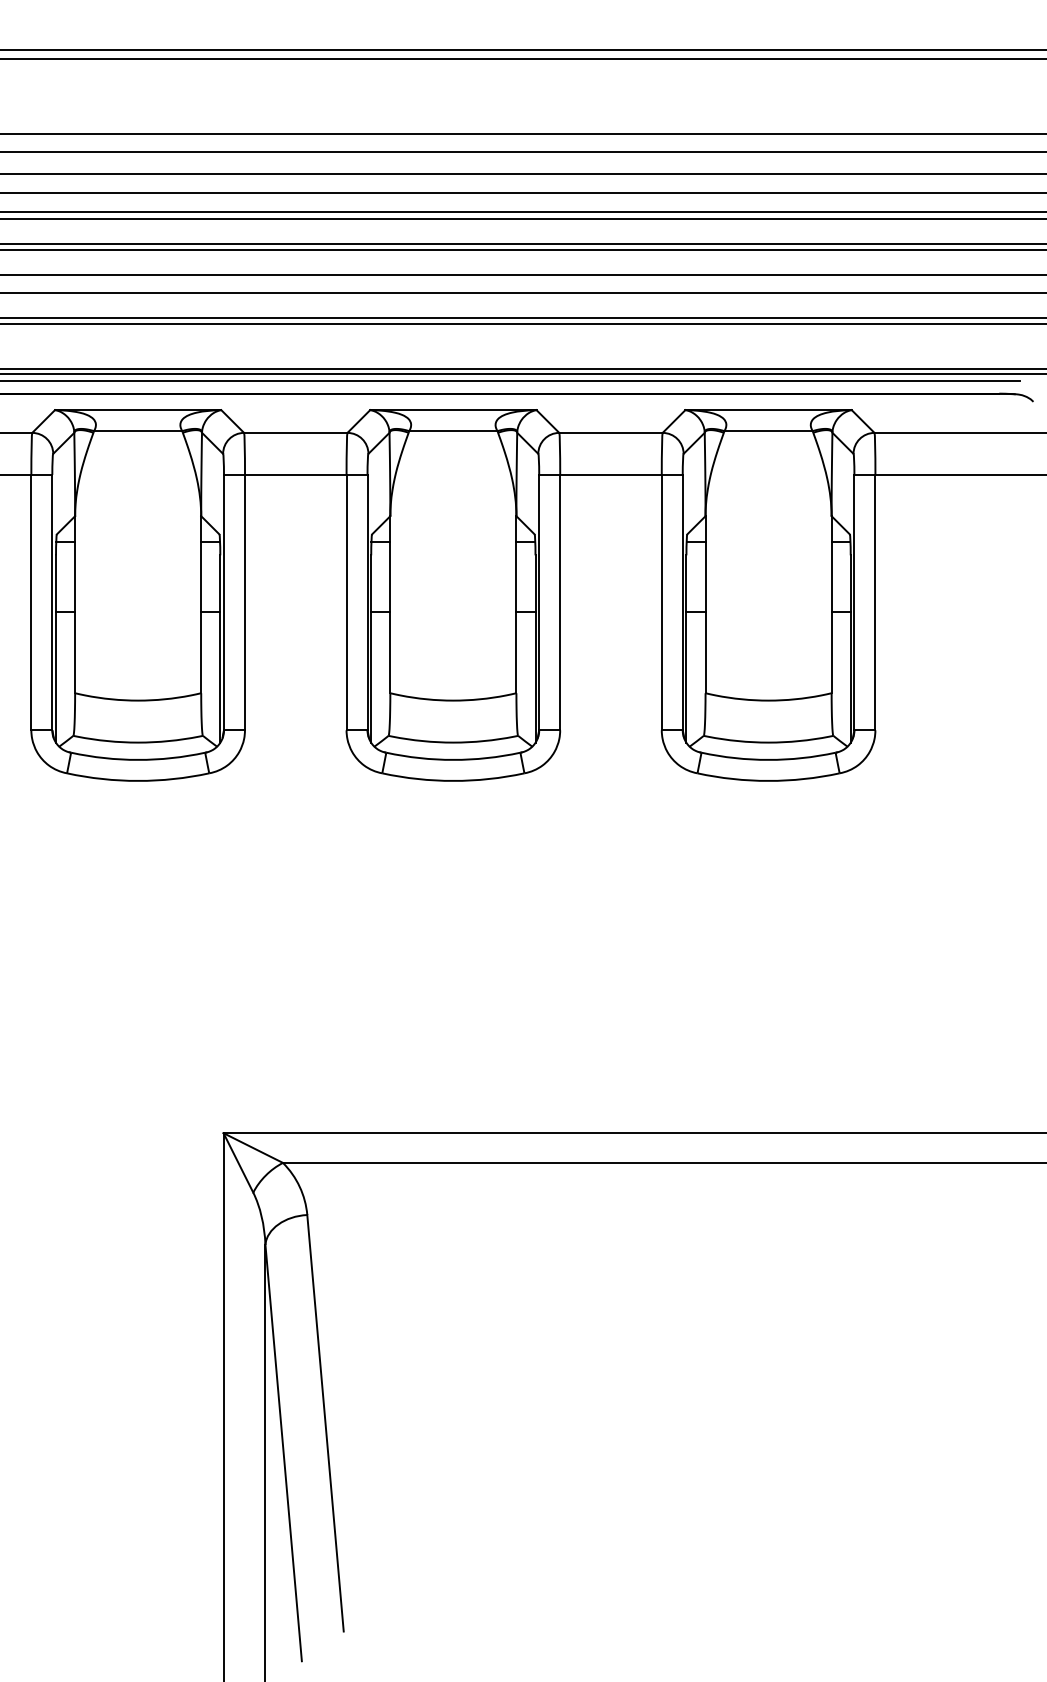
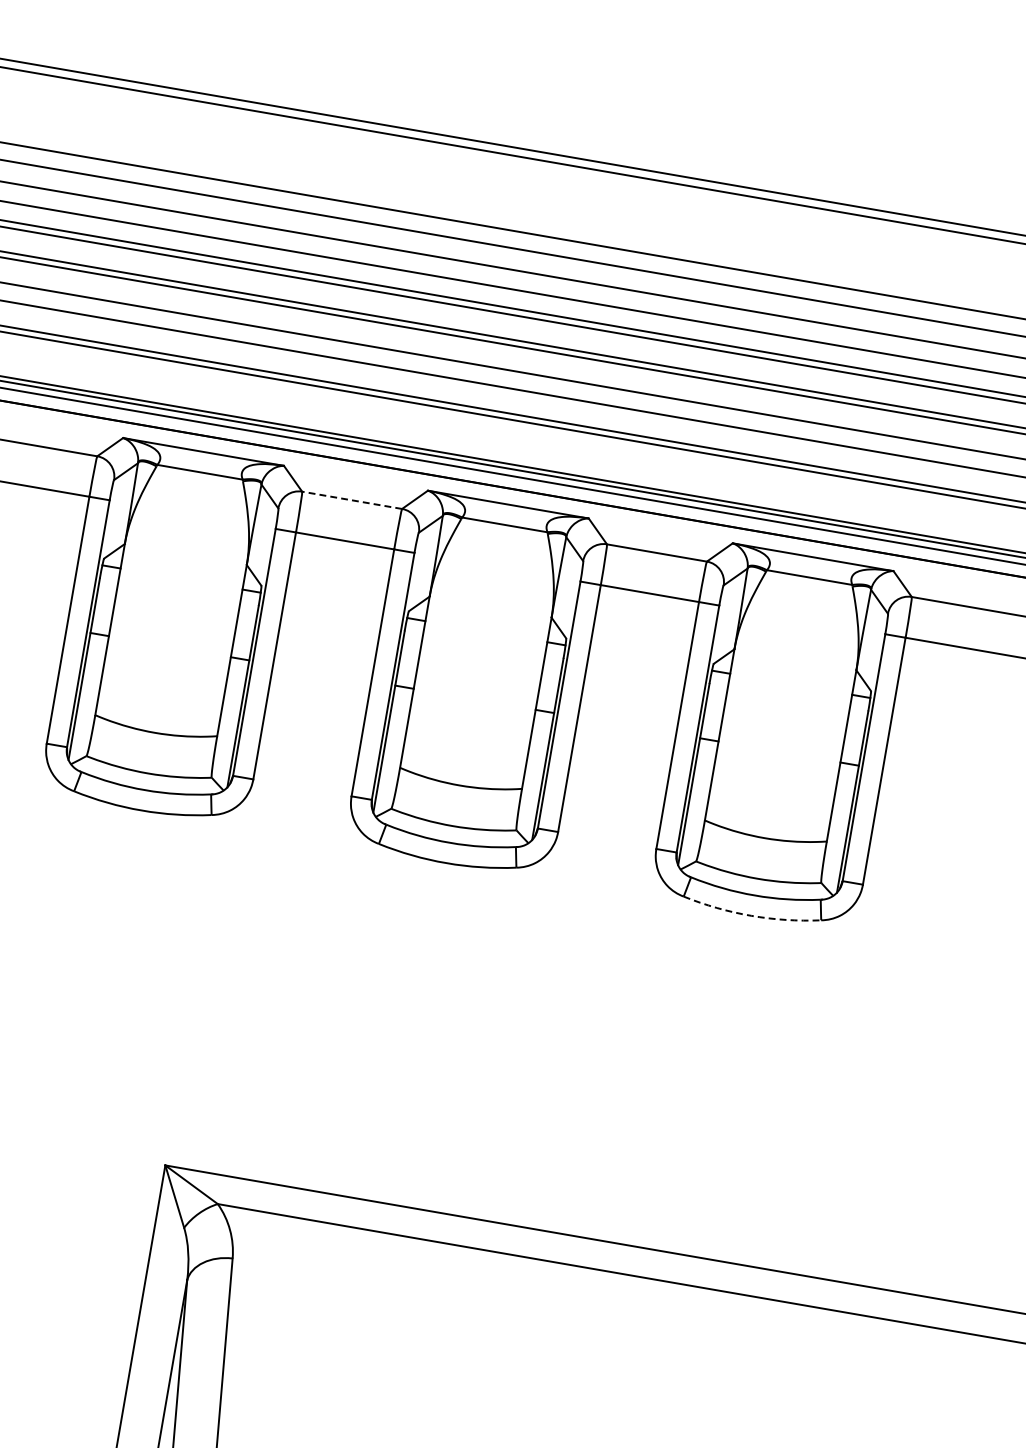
line: (295, 432) -> (351, 499), solid -> dashed
arc: (768, 780) -> (751, 915), solid -> dashed

